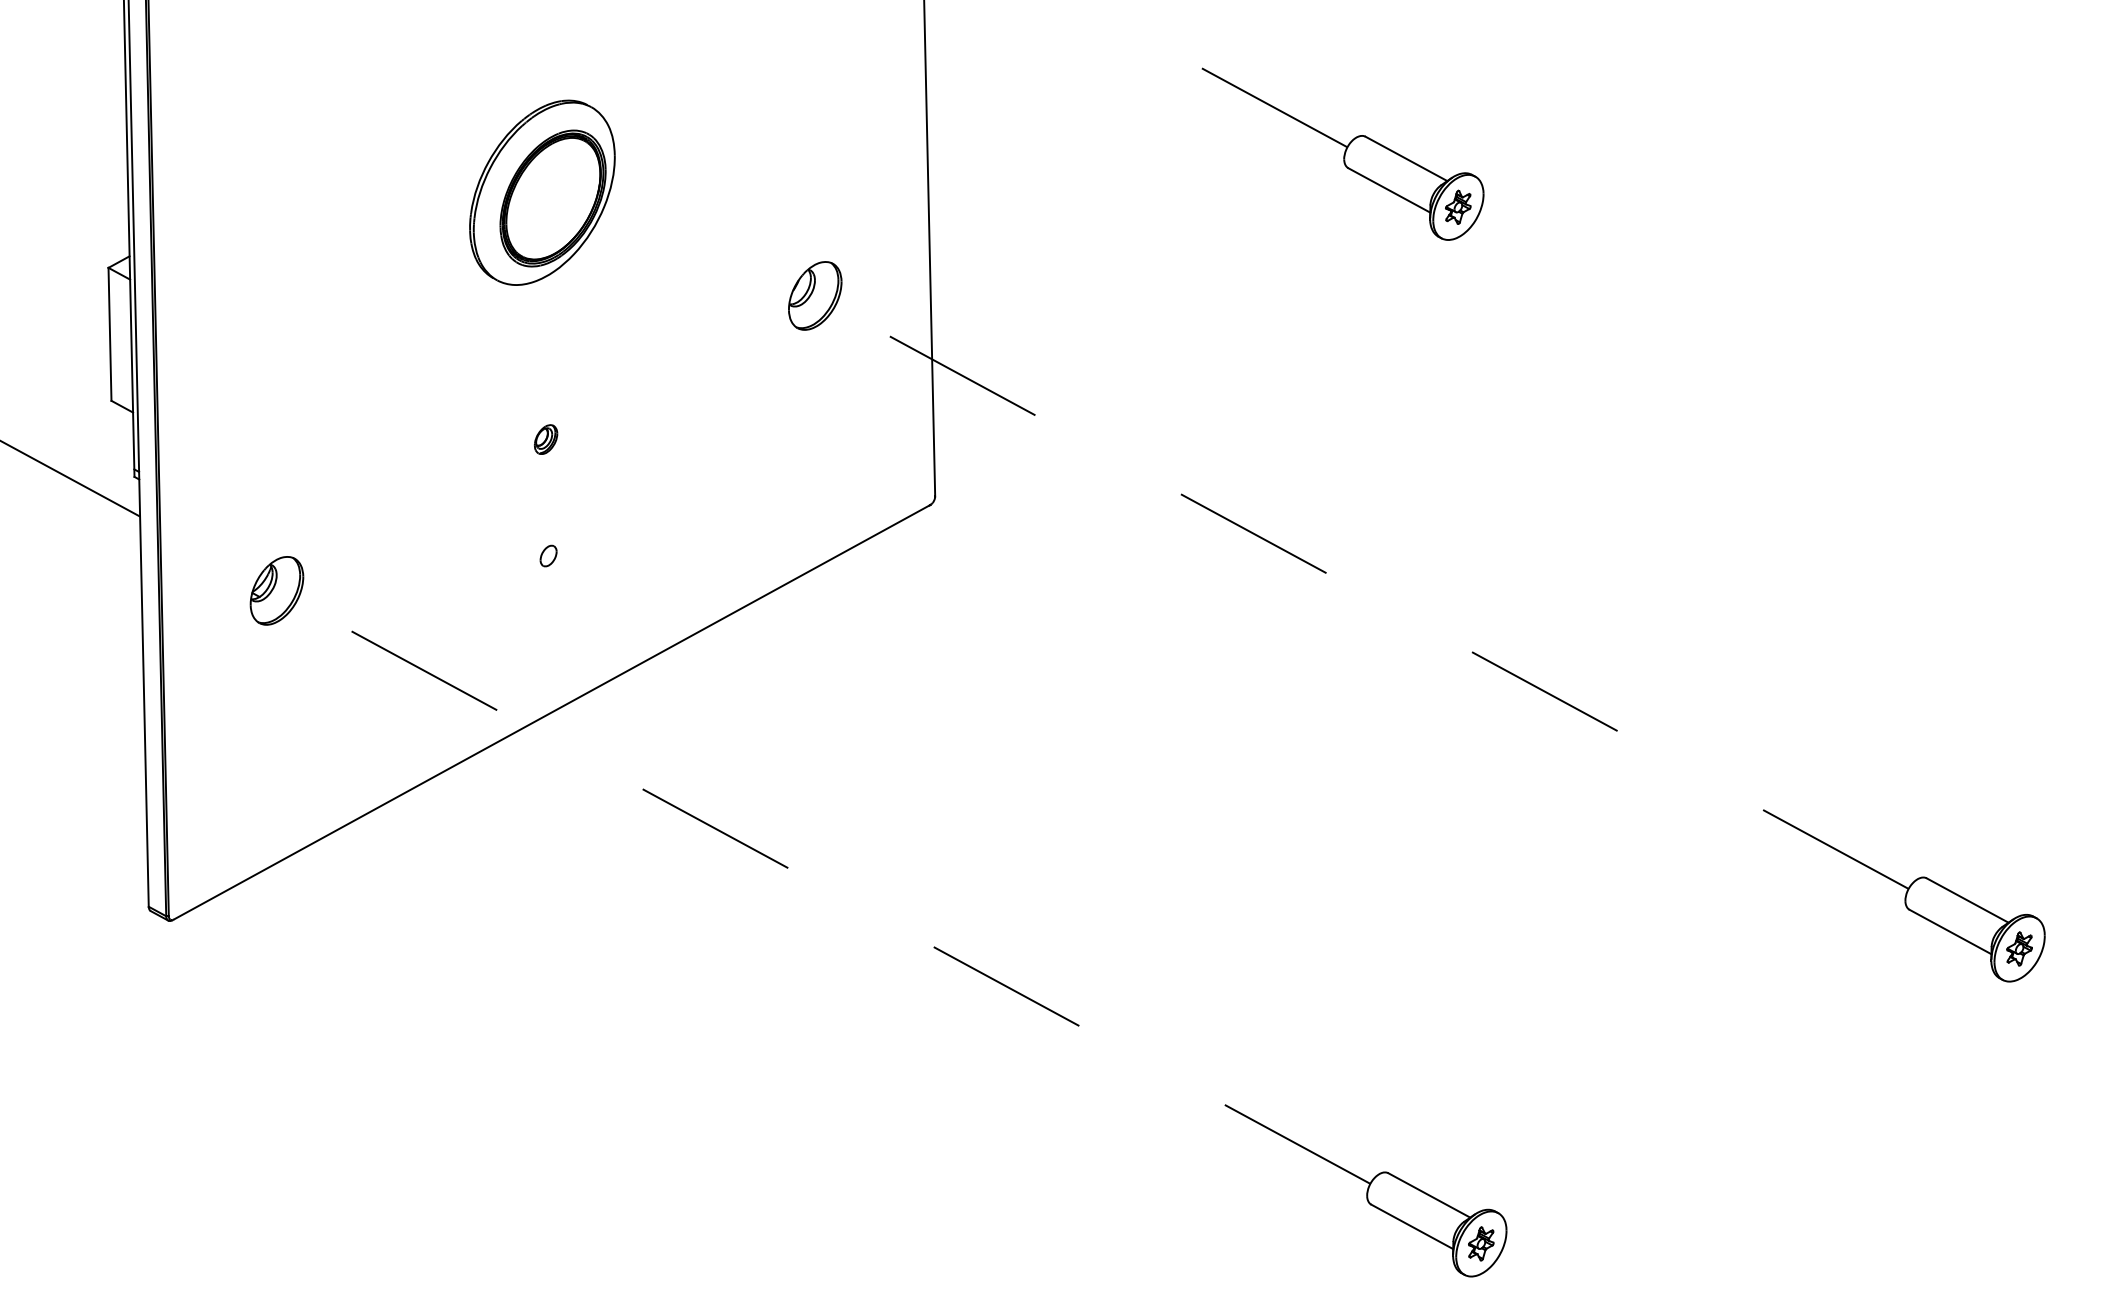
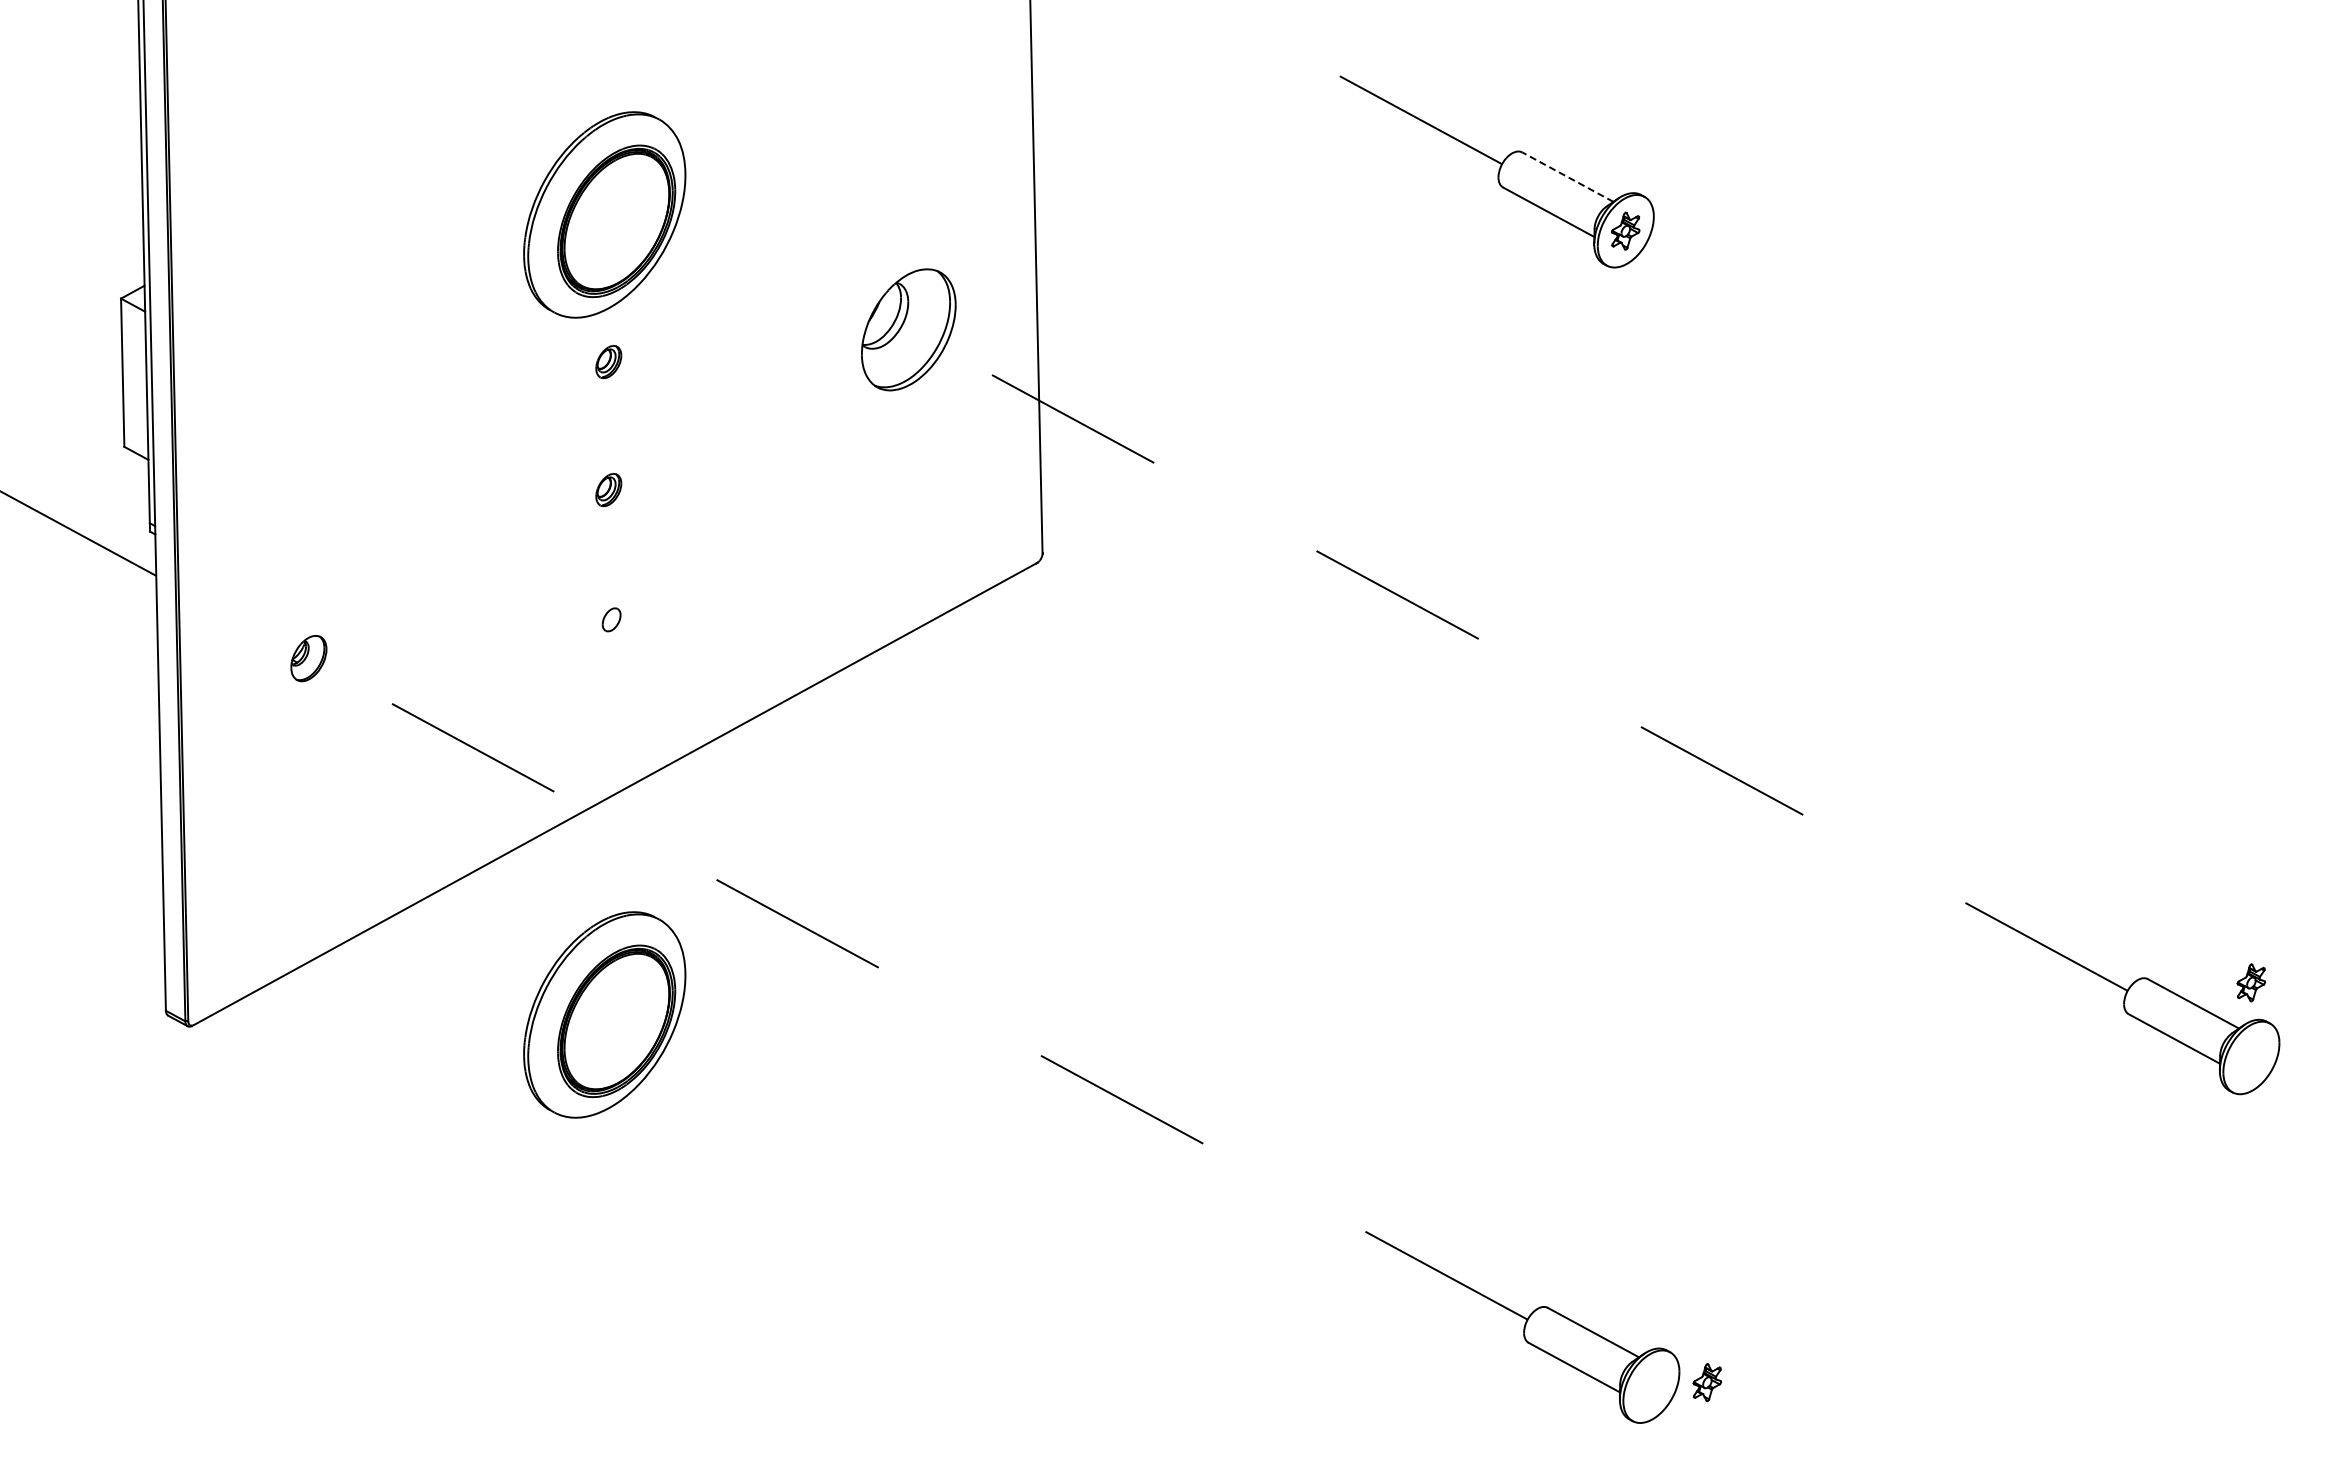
line: (1406, 159) -> (1567, 177), solid -> dashed
part: (814, 295) -> (908, 329), size x1.6
part: (545, 324) -> (608, 361), added
part: (276, 590) -> (308, 658), size x0.6
part: (542, 910) -> (604, 1014), added
part: (2018, 948) -> (2250, 982), moved
part: (1480, 1243) -> (1706, 1382), moved

